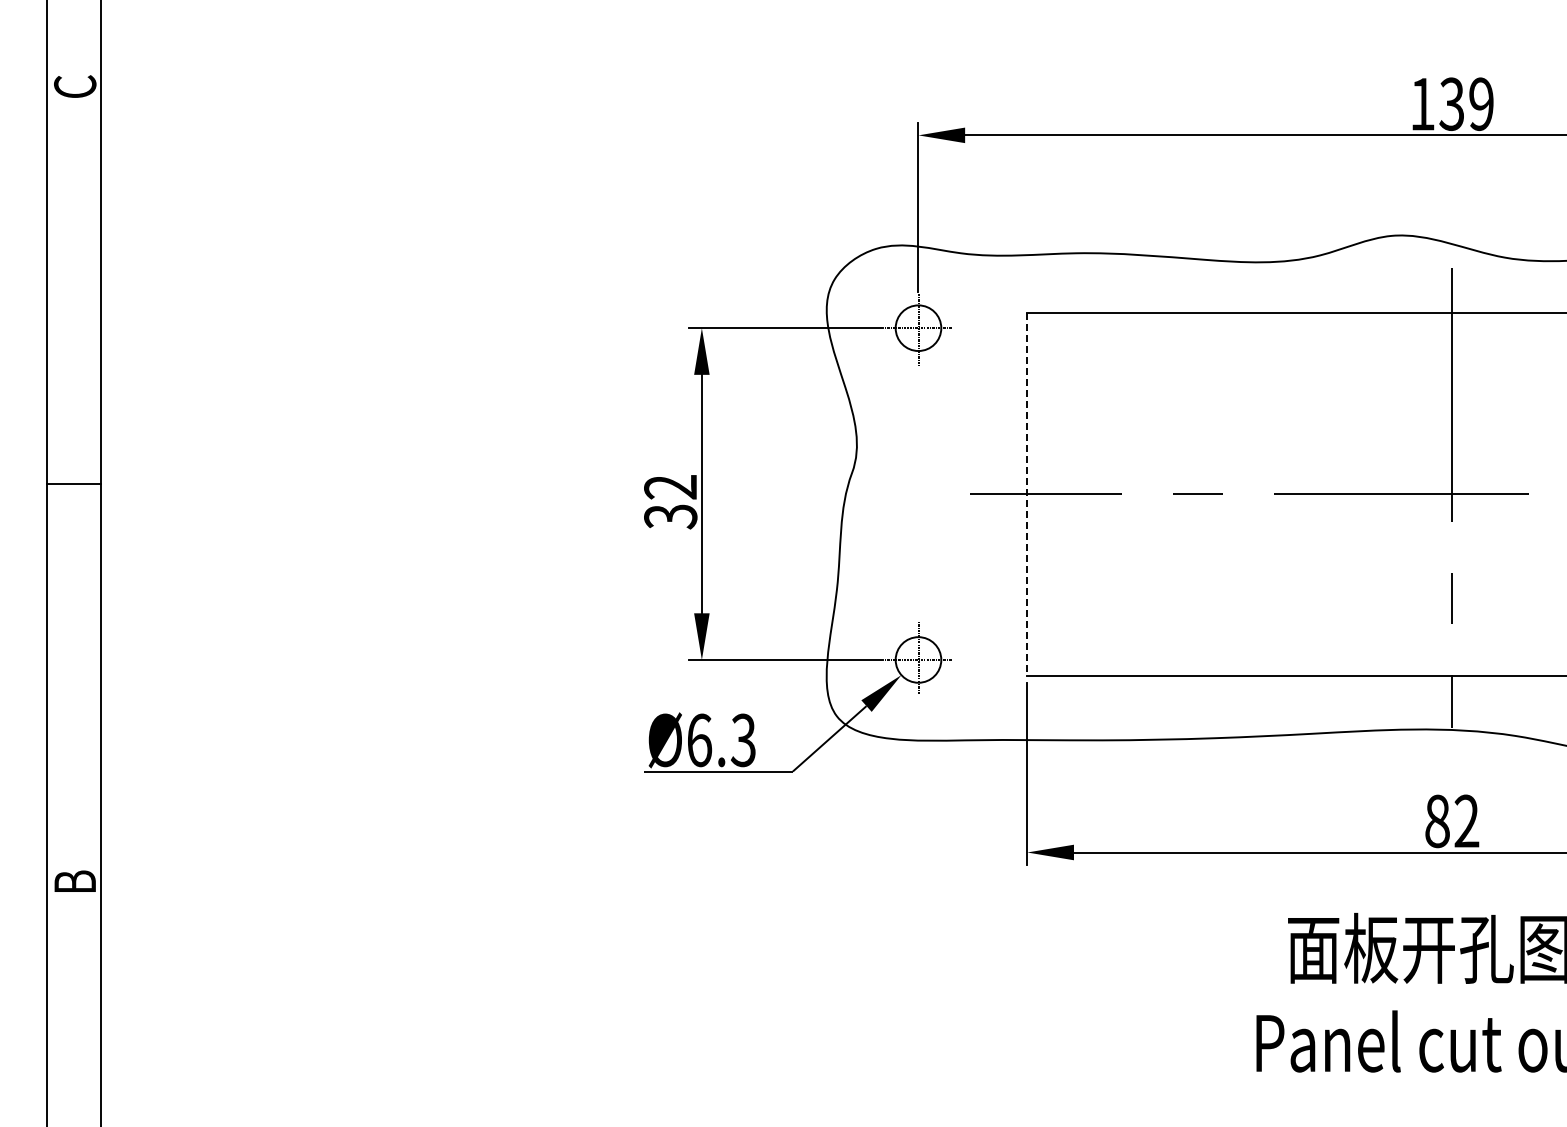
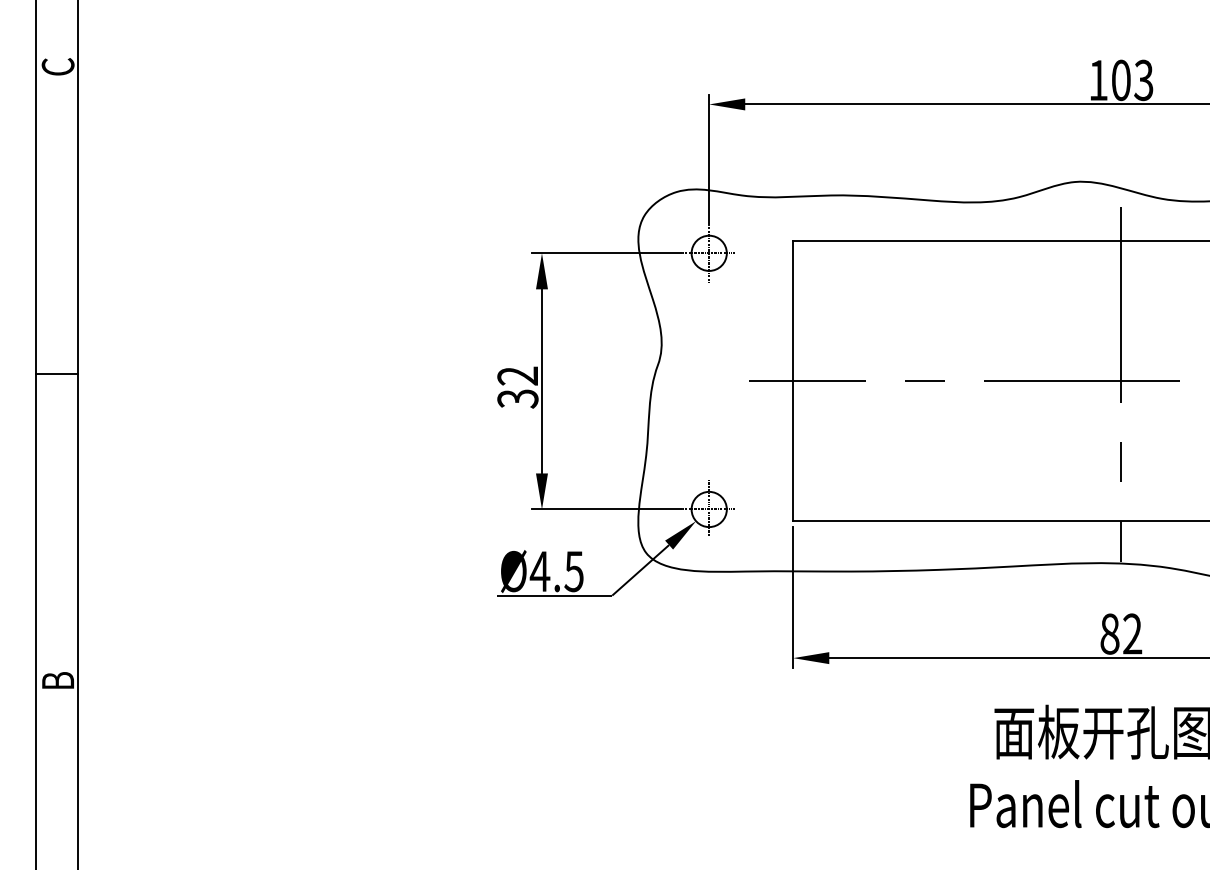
text: (1466, 103) -> (1132, 79), 139 -> 103
line: (1027, 494) -> (793, 381), dashed -> solid
text: (720, 740) -> (556, 571), Ø6.3 -> Ø4.5

